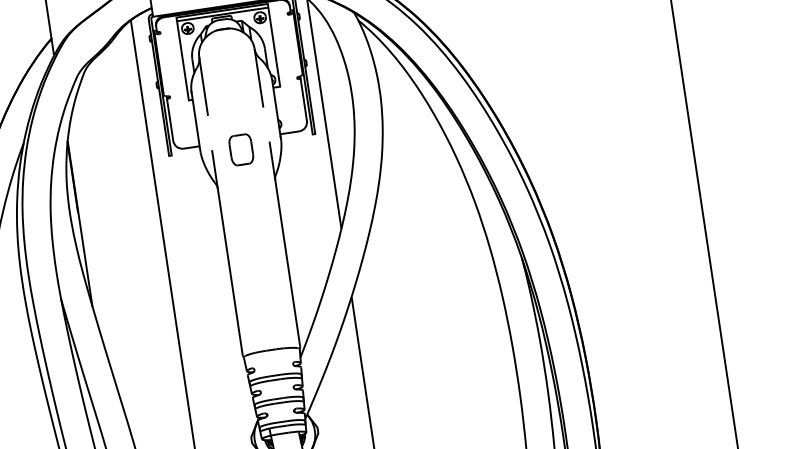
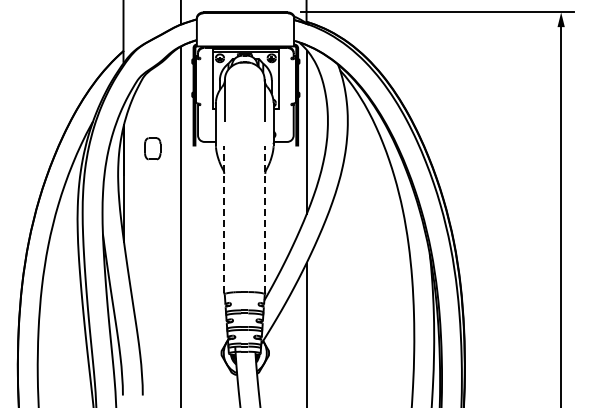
part: (240, 149) -> (152, 148), moved
line: (284, 242) -> (265, 218), solid -> dashed
line: (227, 251) -> (224, 218), solid -> dashed

